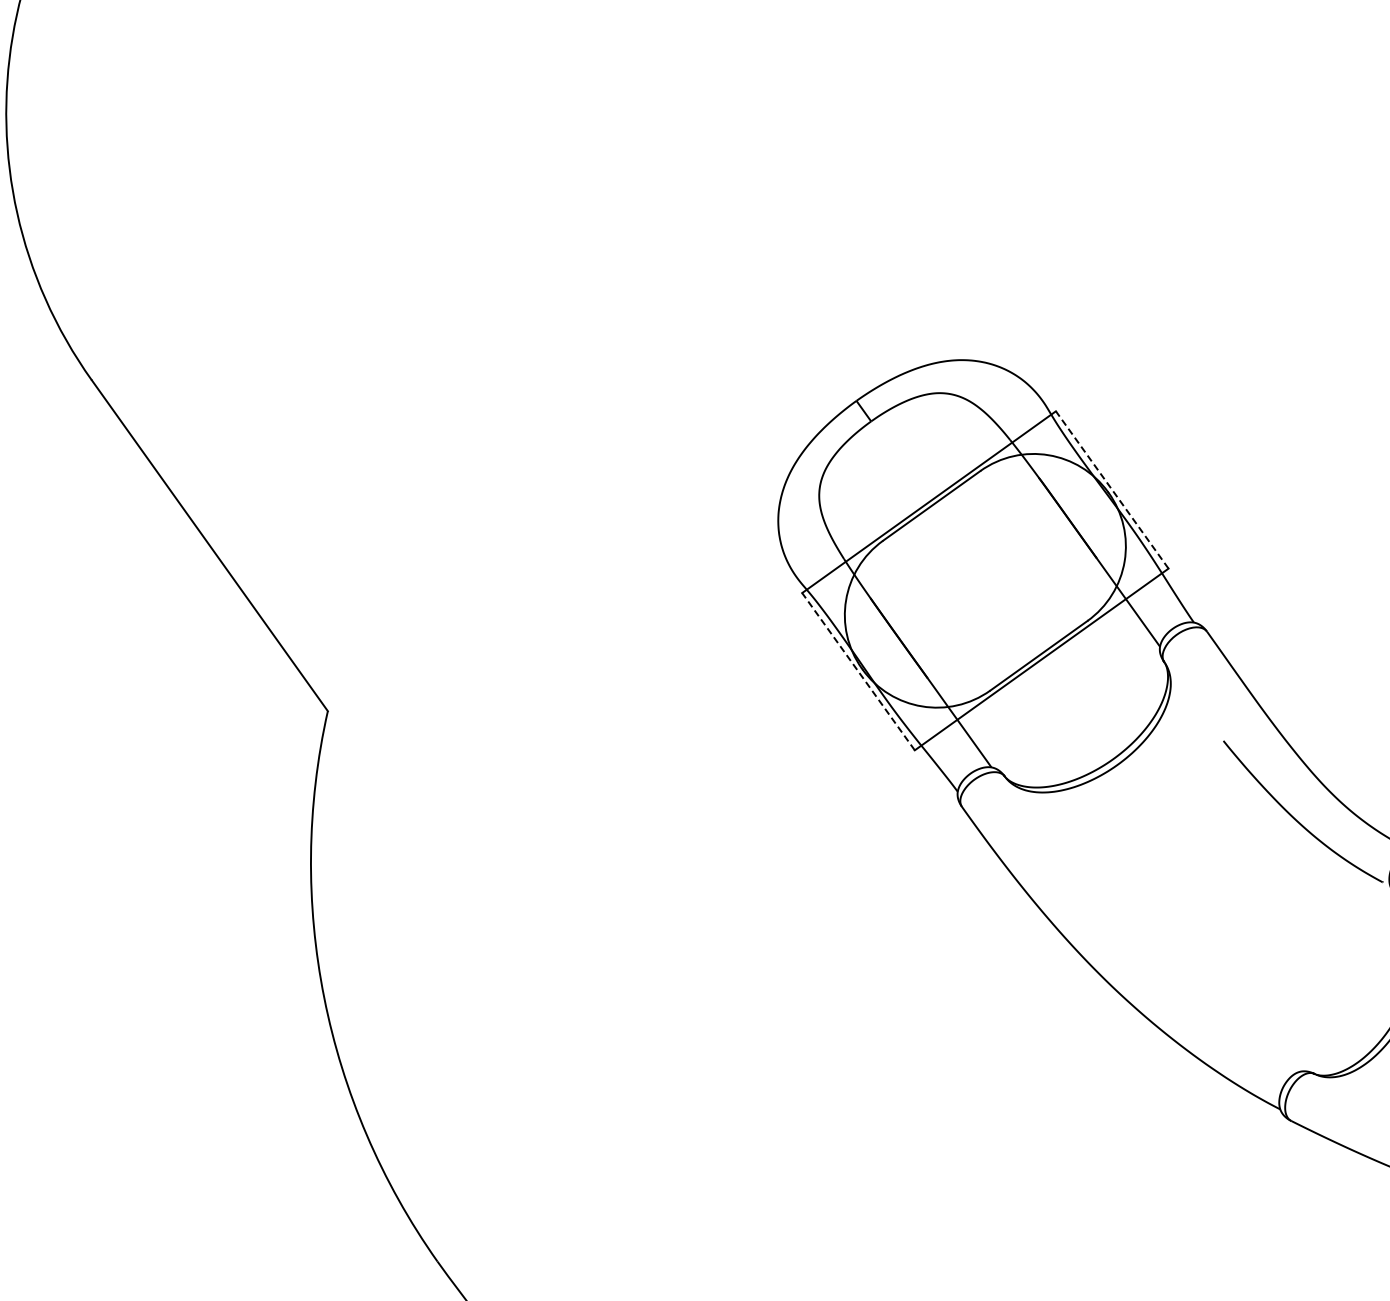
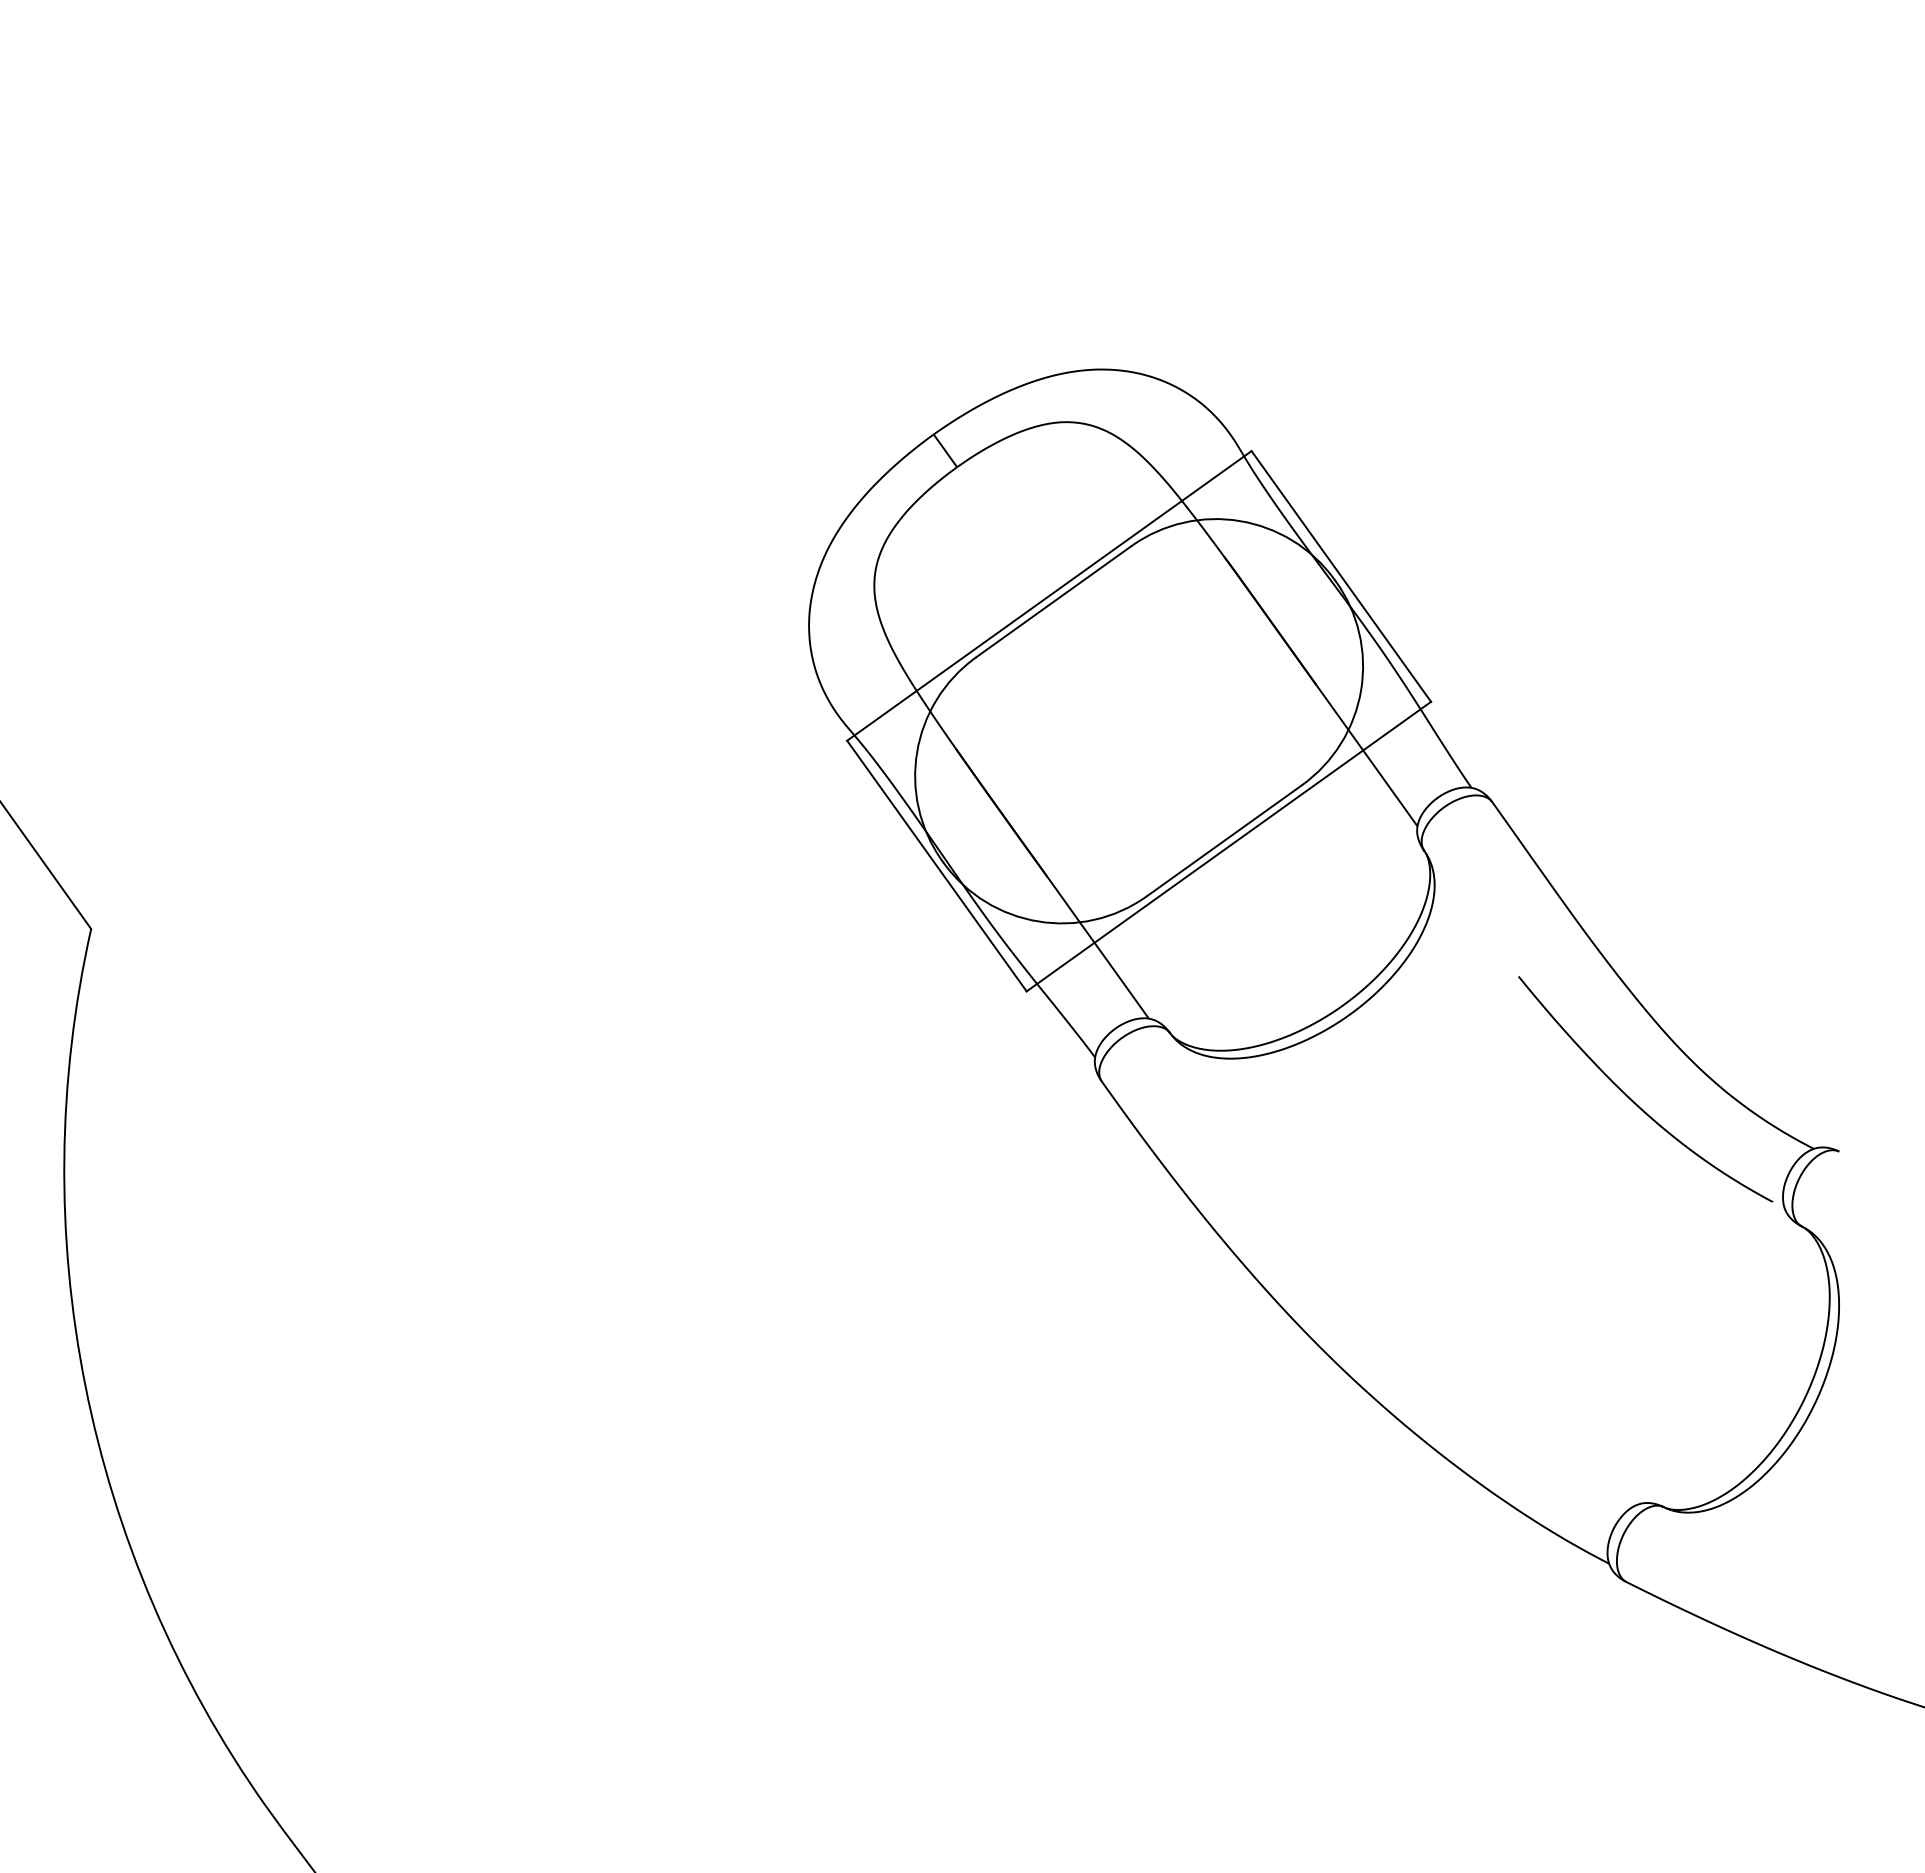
line: (1112, 489) -> (1341, 575), dashed -> solid
line: (858, 671) -> (936, 865), dashed -> solid

